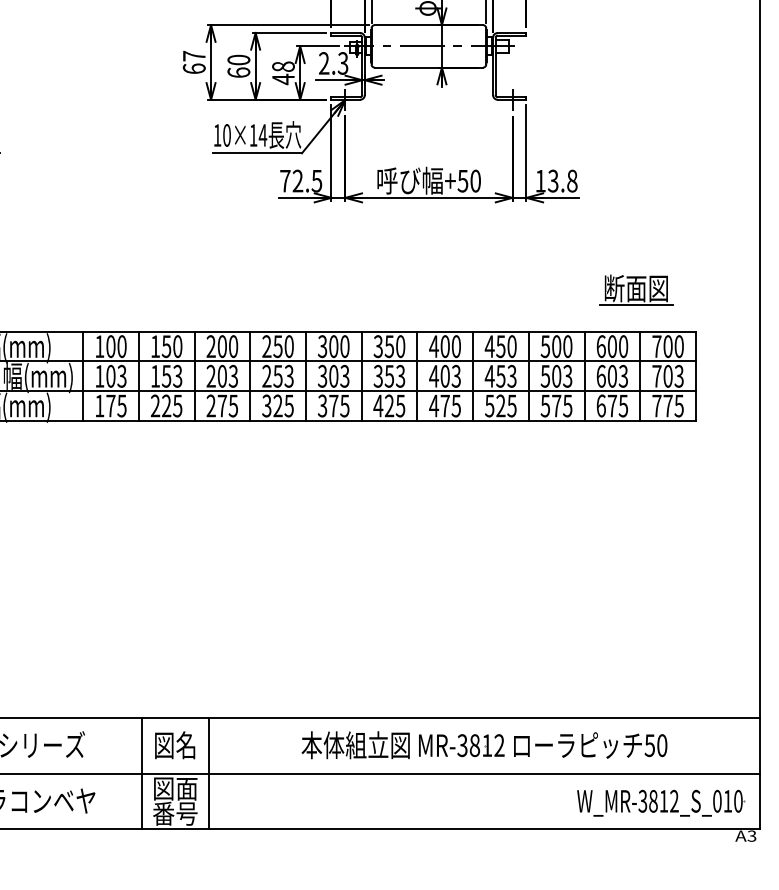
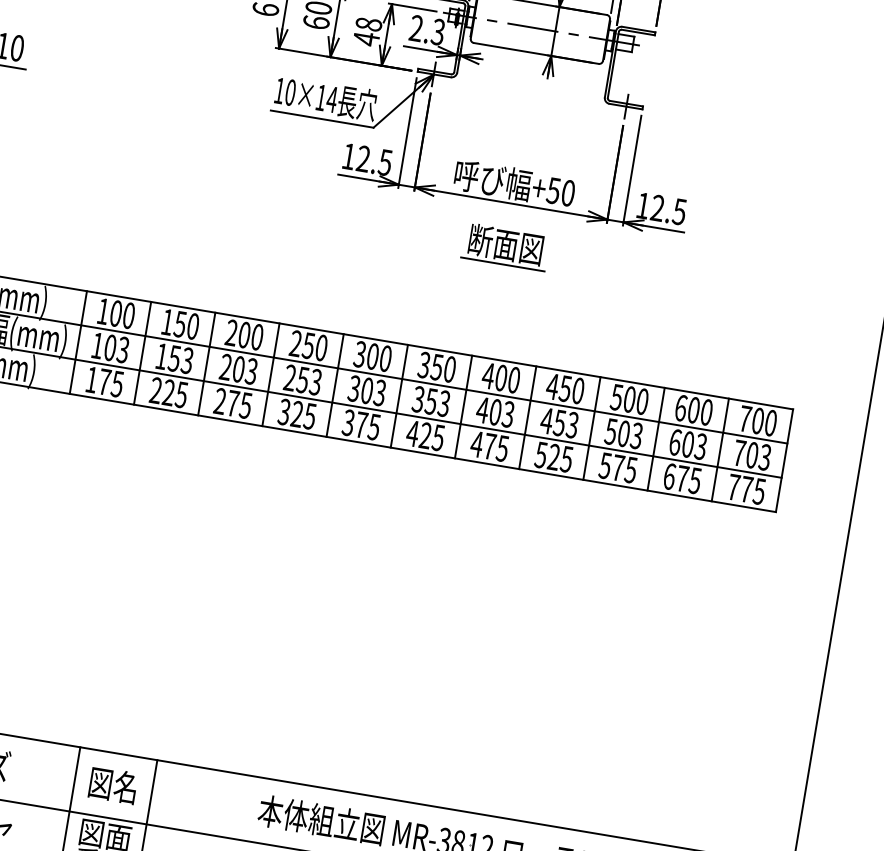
text: (562, 180) -> (668, 209), 13.8 -> 12.5
text: (285, 181) -> (349, 157), 72.5 -> 12.5
part: (636, 289) -> (505, 246), moved

